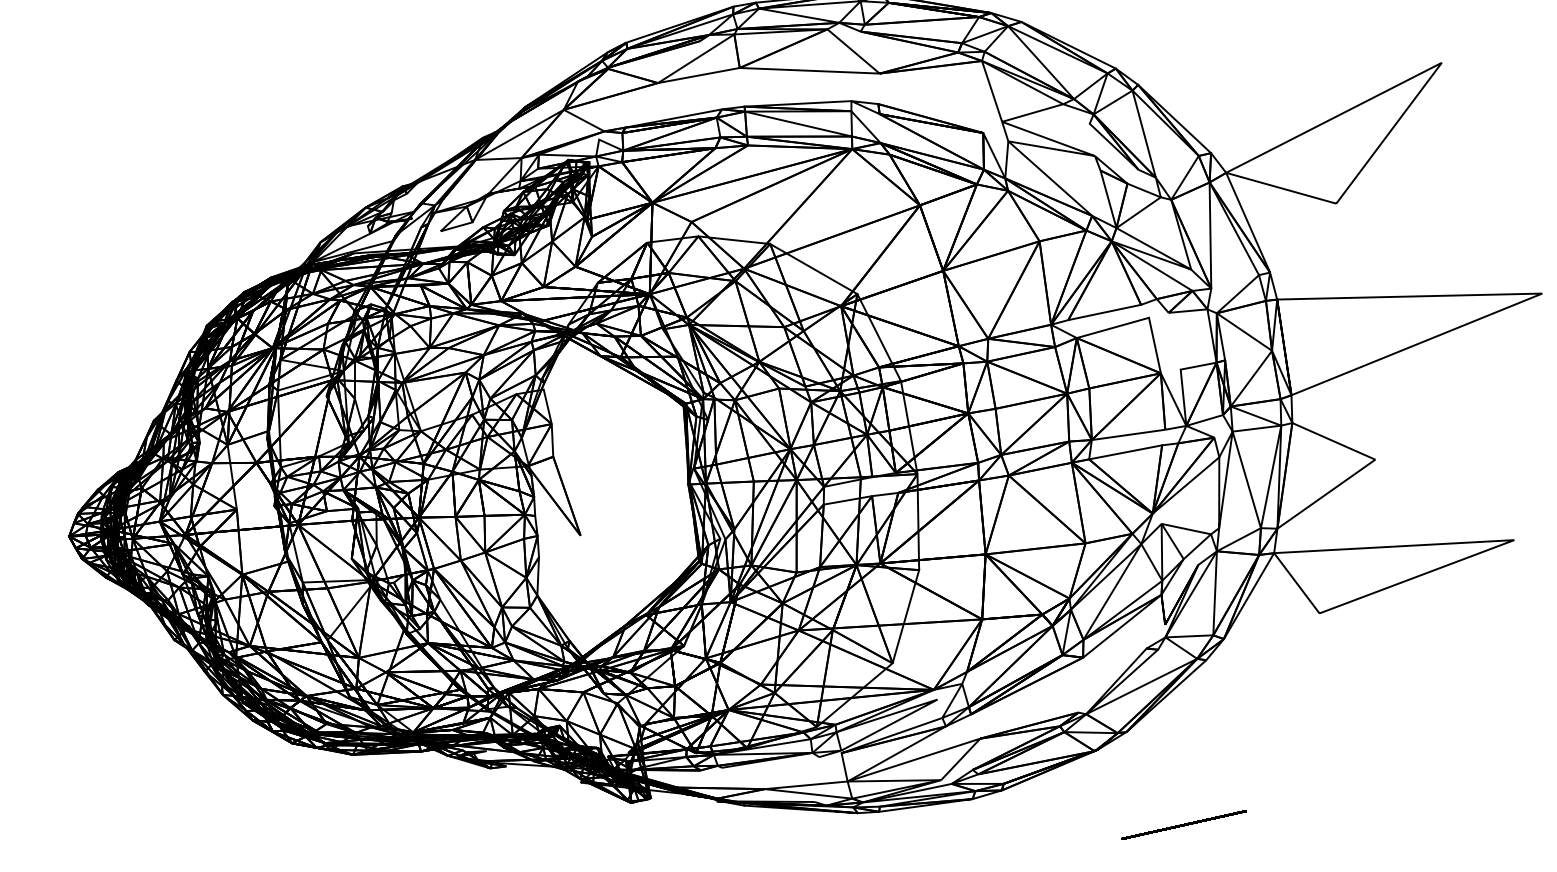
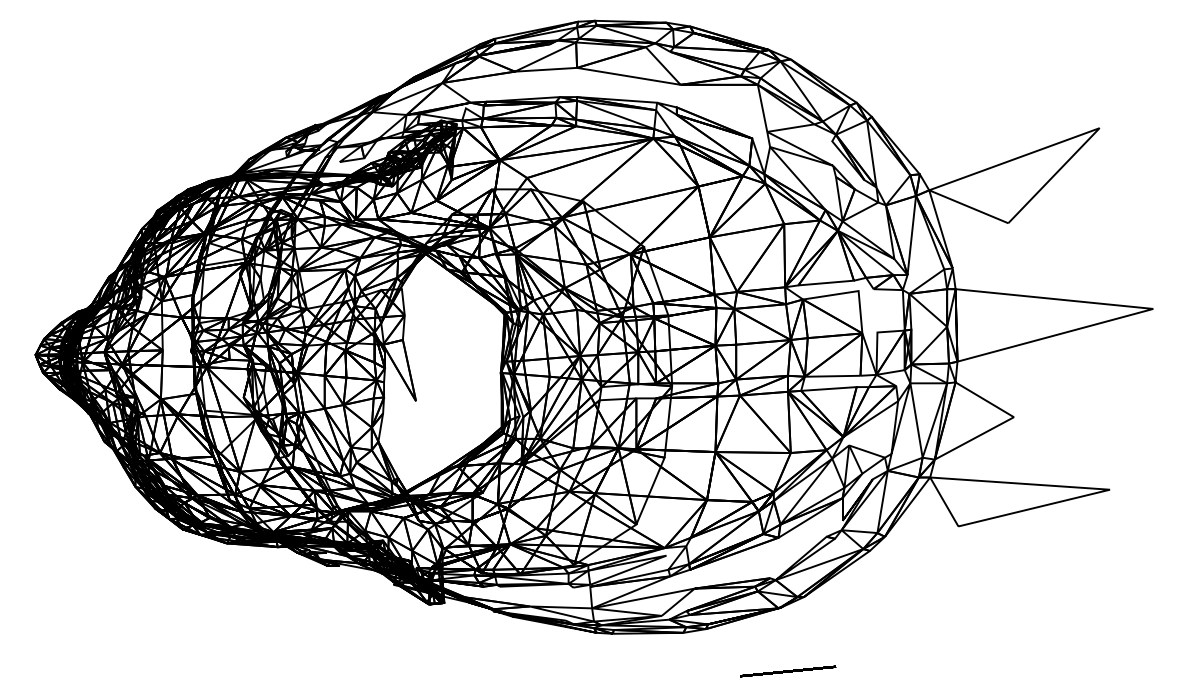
line: (1184, 825) -> (788, 671), moved

